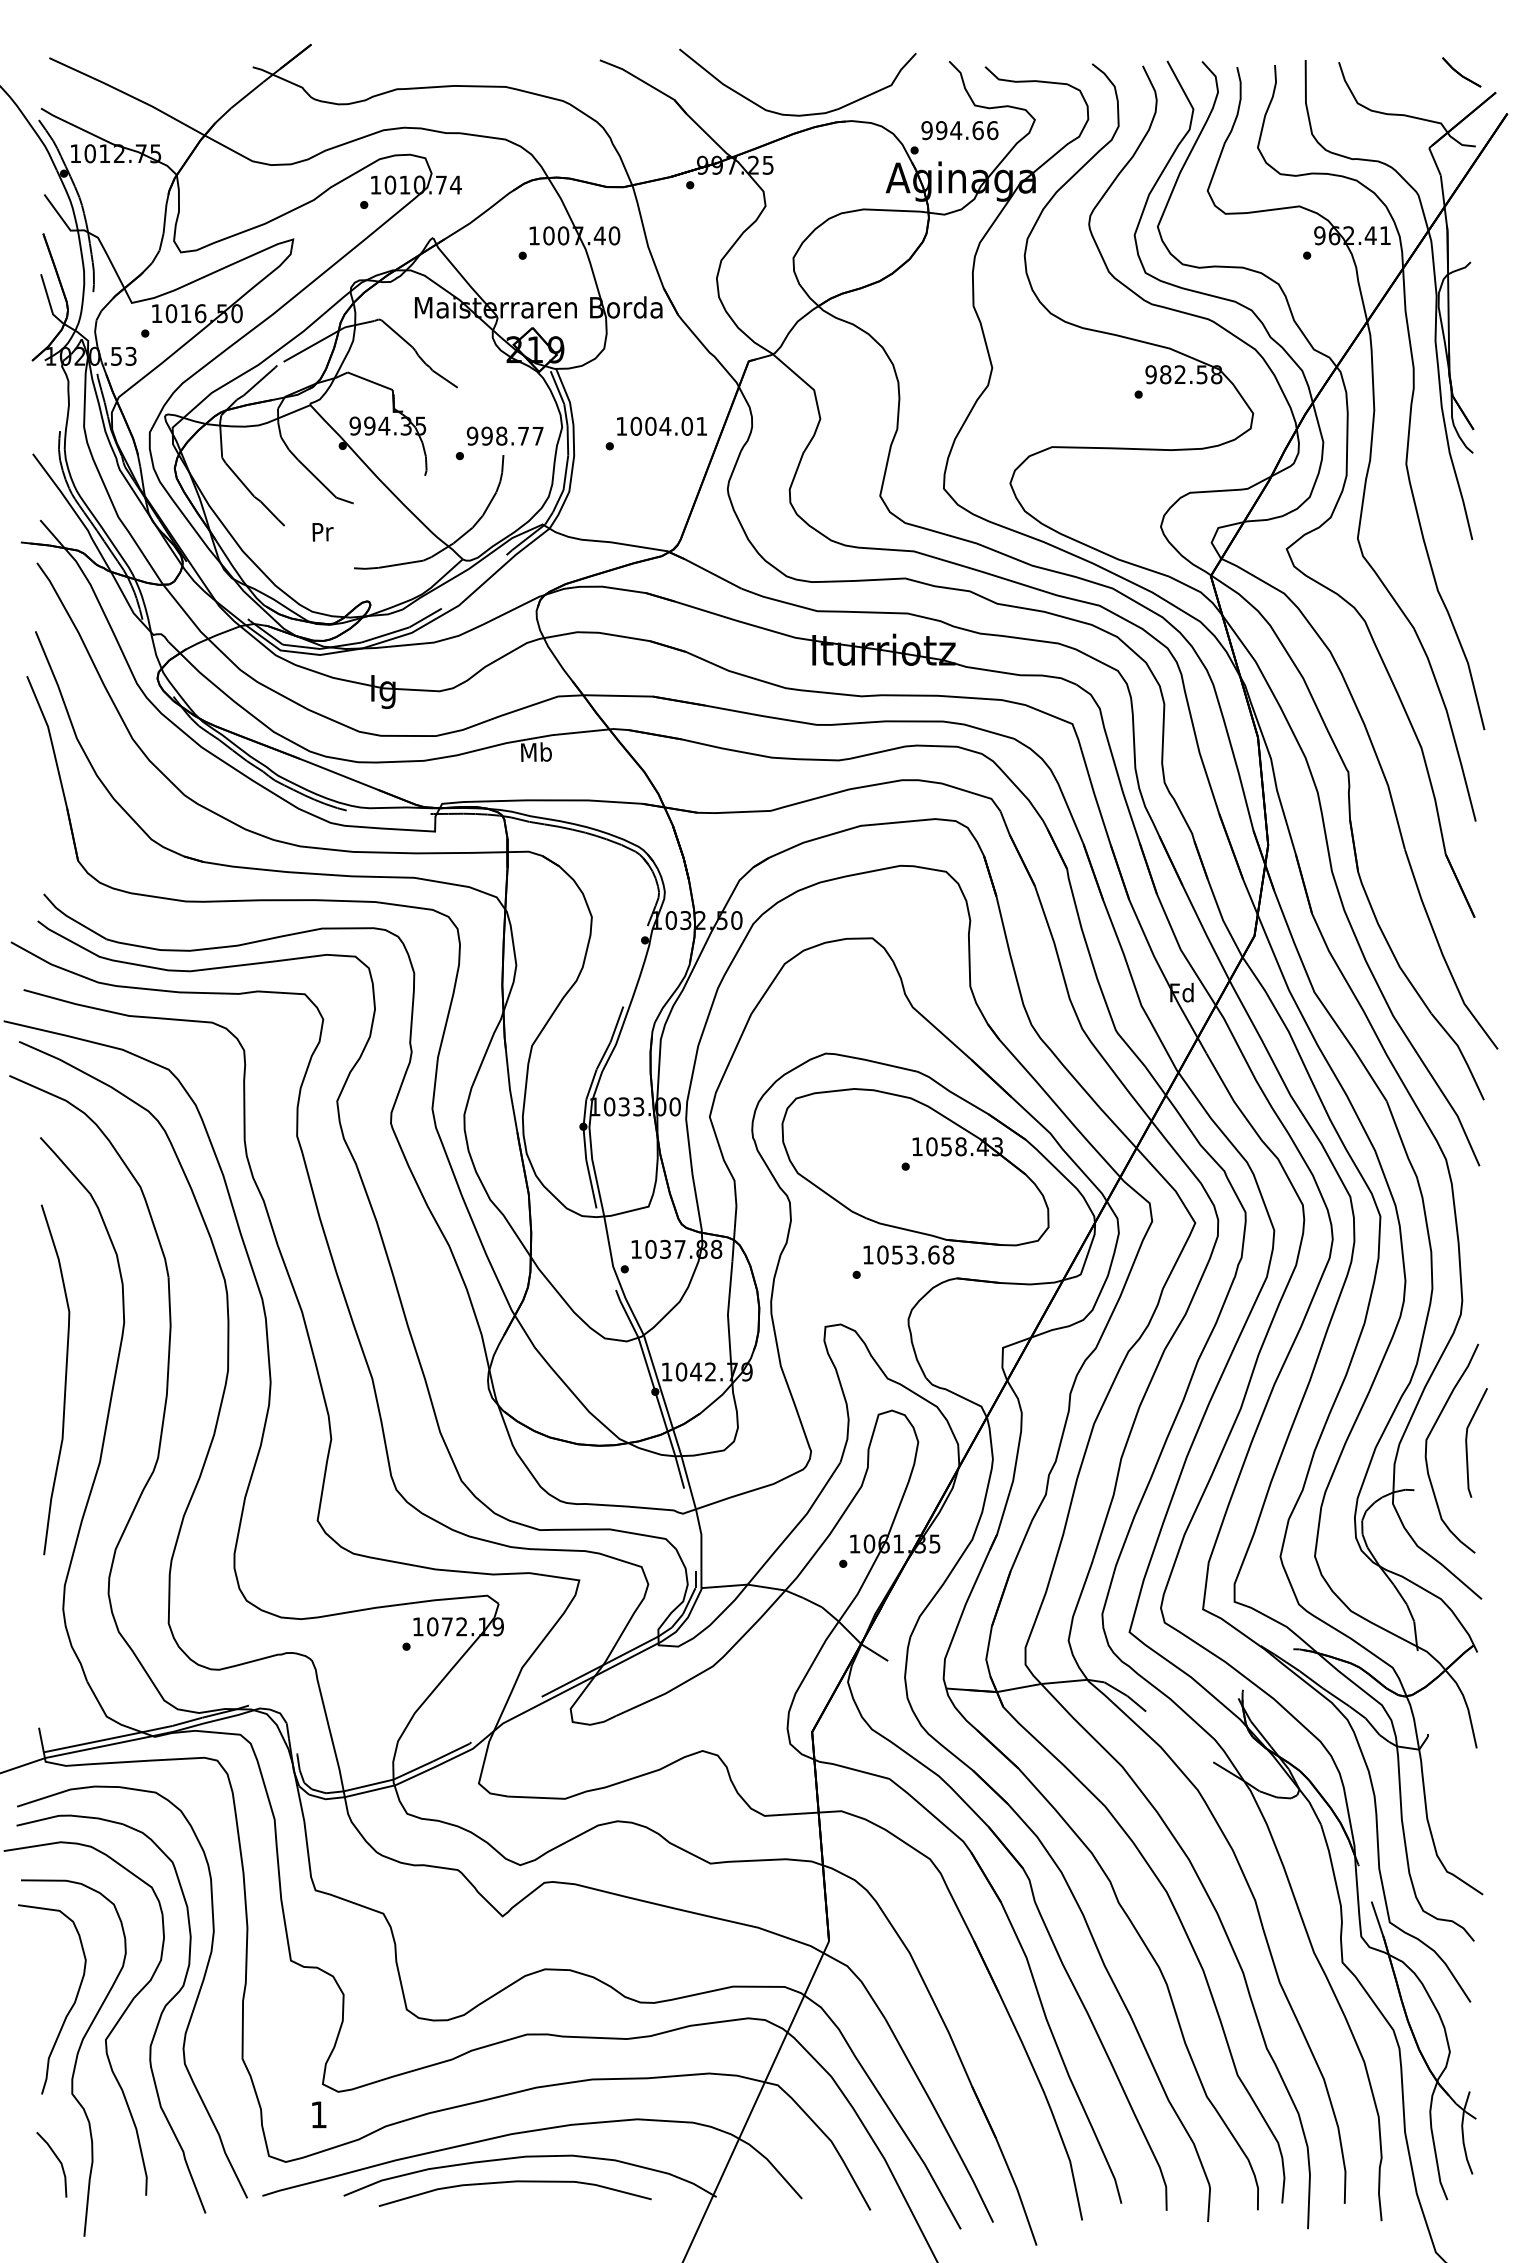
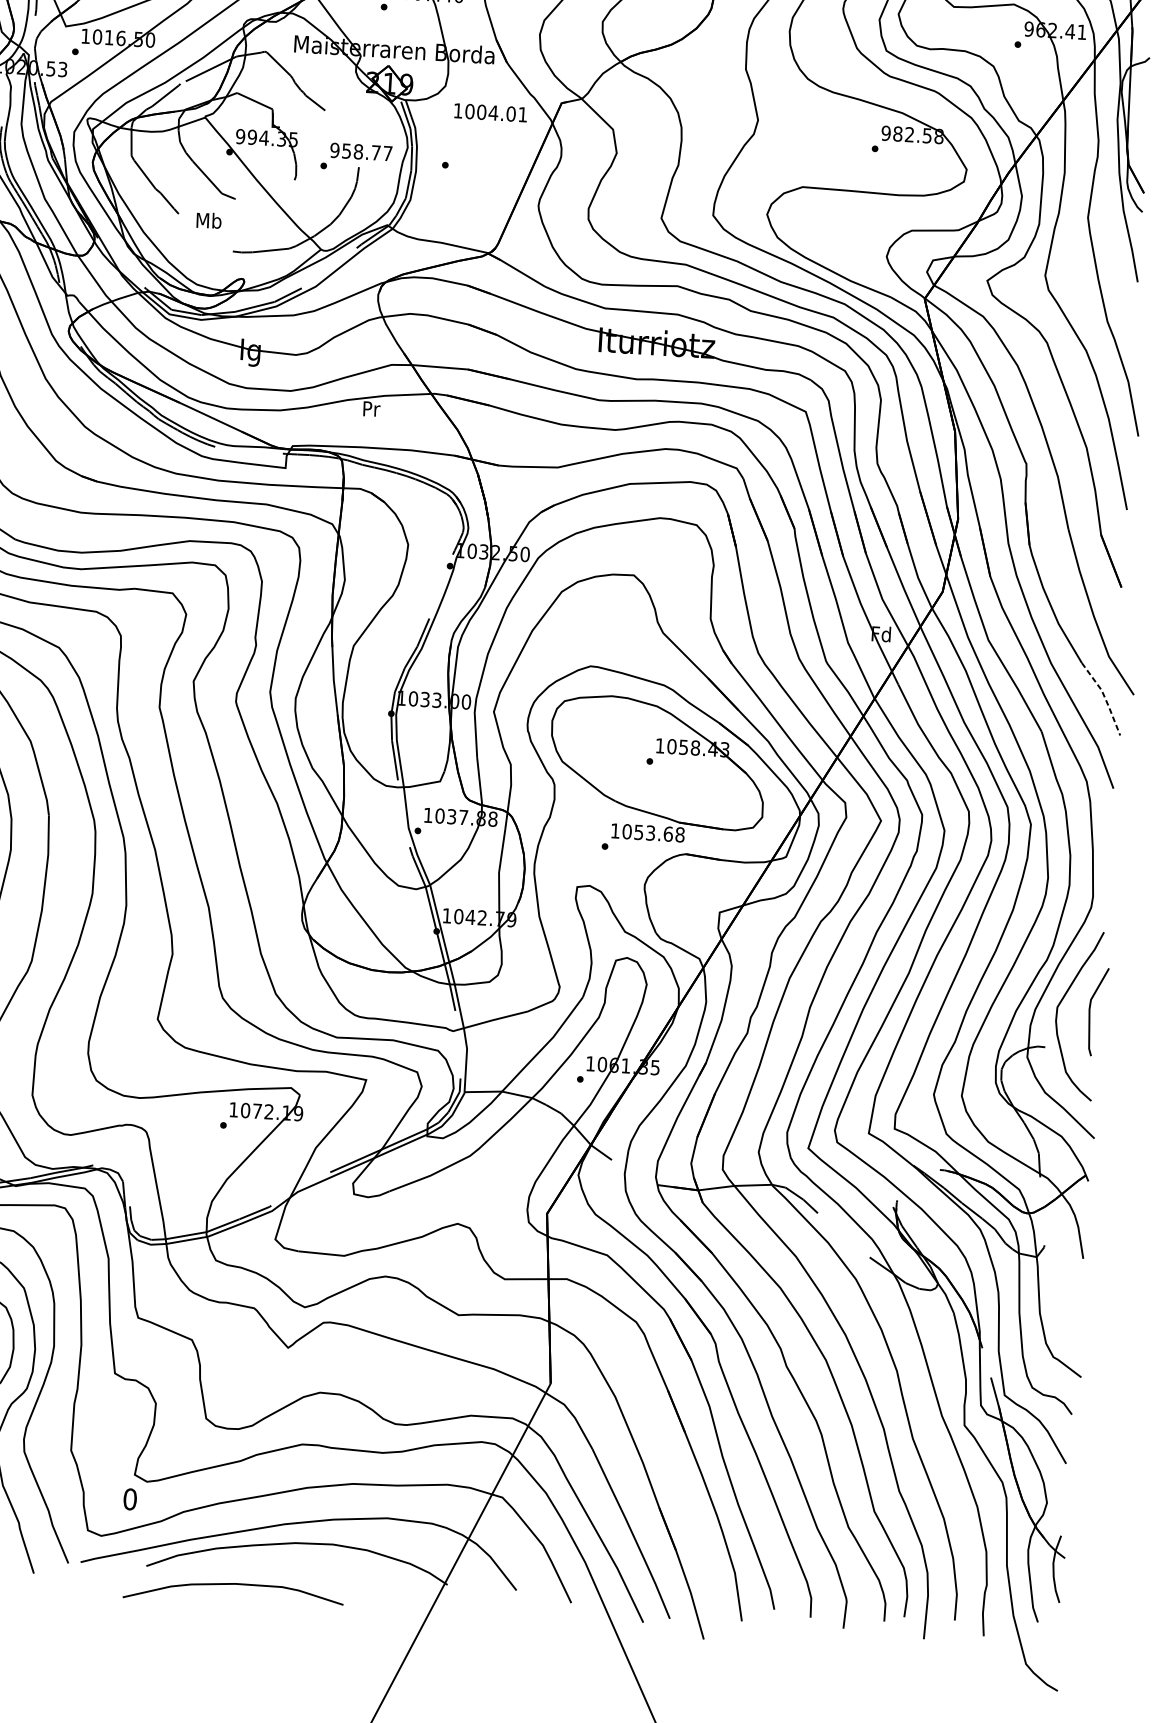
text: (661, 425) -> (490, 112), moved
text: (486, 435) -> (346, 150), 998.77 -> 958.77
text: (322, 531) -> (209, 220), Pr -> Mb
text: (536, 751) -> (371, 408), Mb -> Pr
line: (1462, 1054) -> (1105, 697), solid -> dashed
text: (318, 2114) -> (129, 1499), 1 -> 0
curve: (514, 2182) -> (233, 1584), moved

